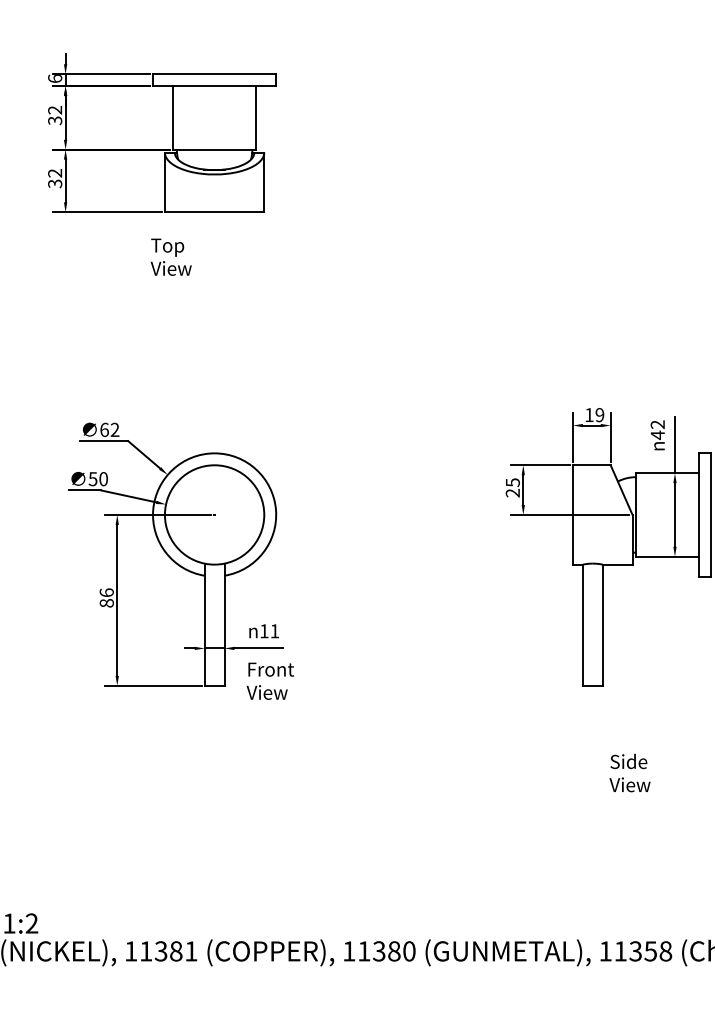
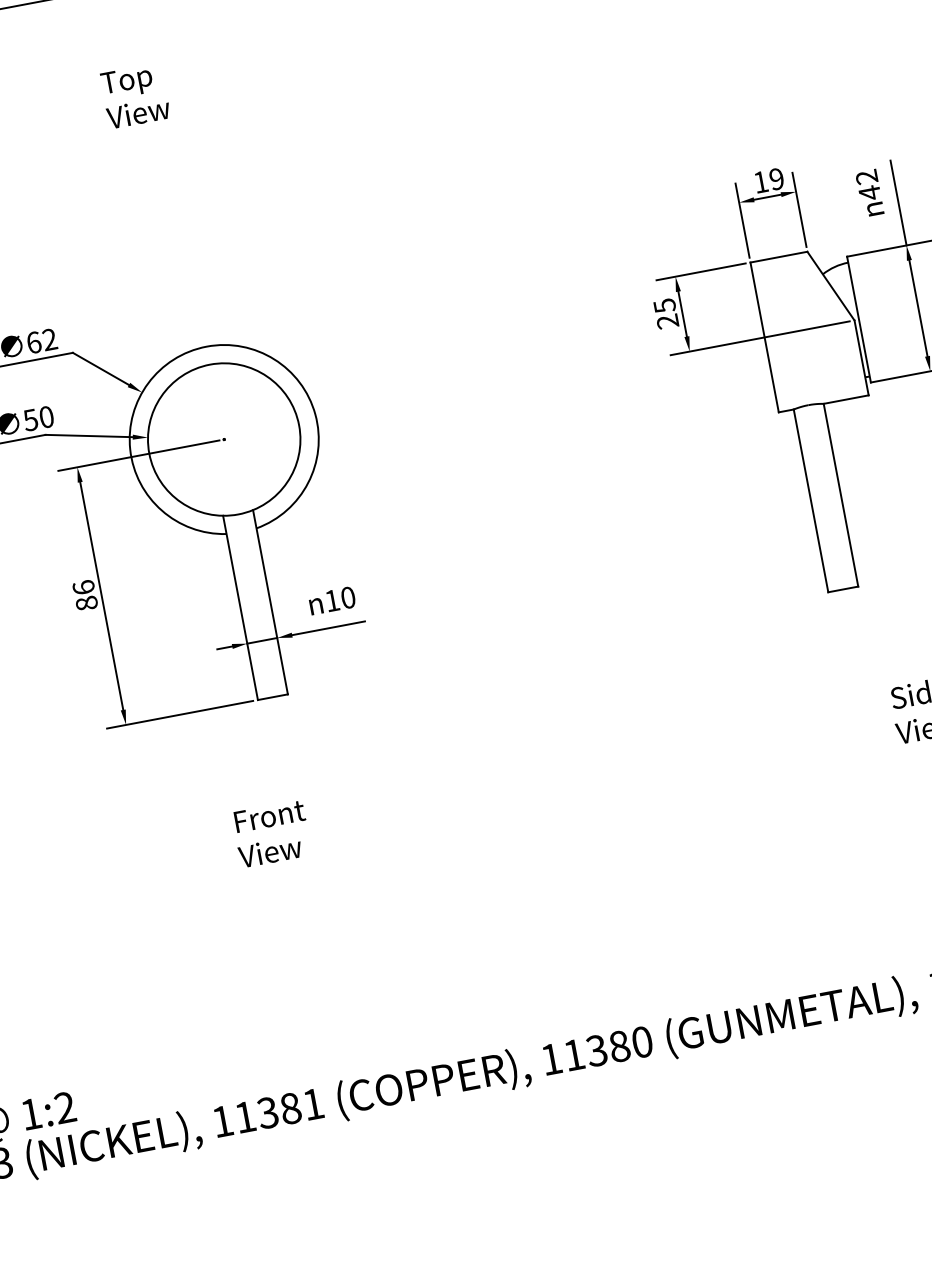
text: (170, 256) -> (133, 95), moved
text: (274, 631) -> (347, 598), 11 -> 10
text: (270, 680) -> (271, 832), moved

